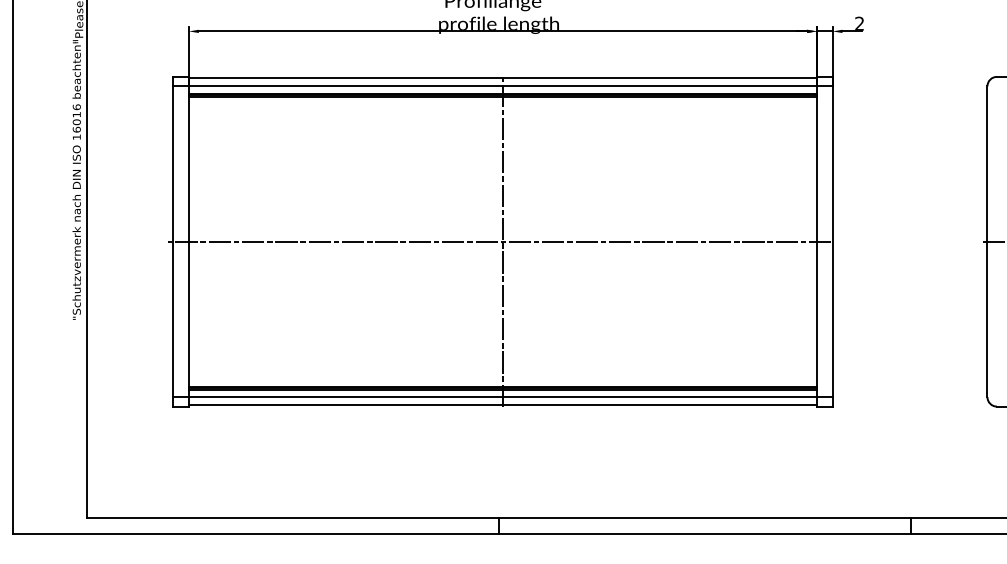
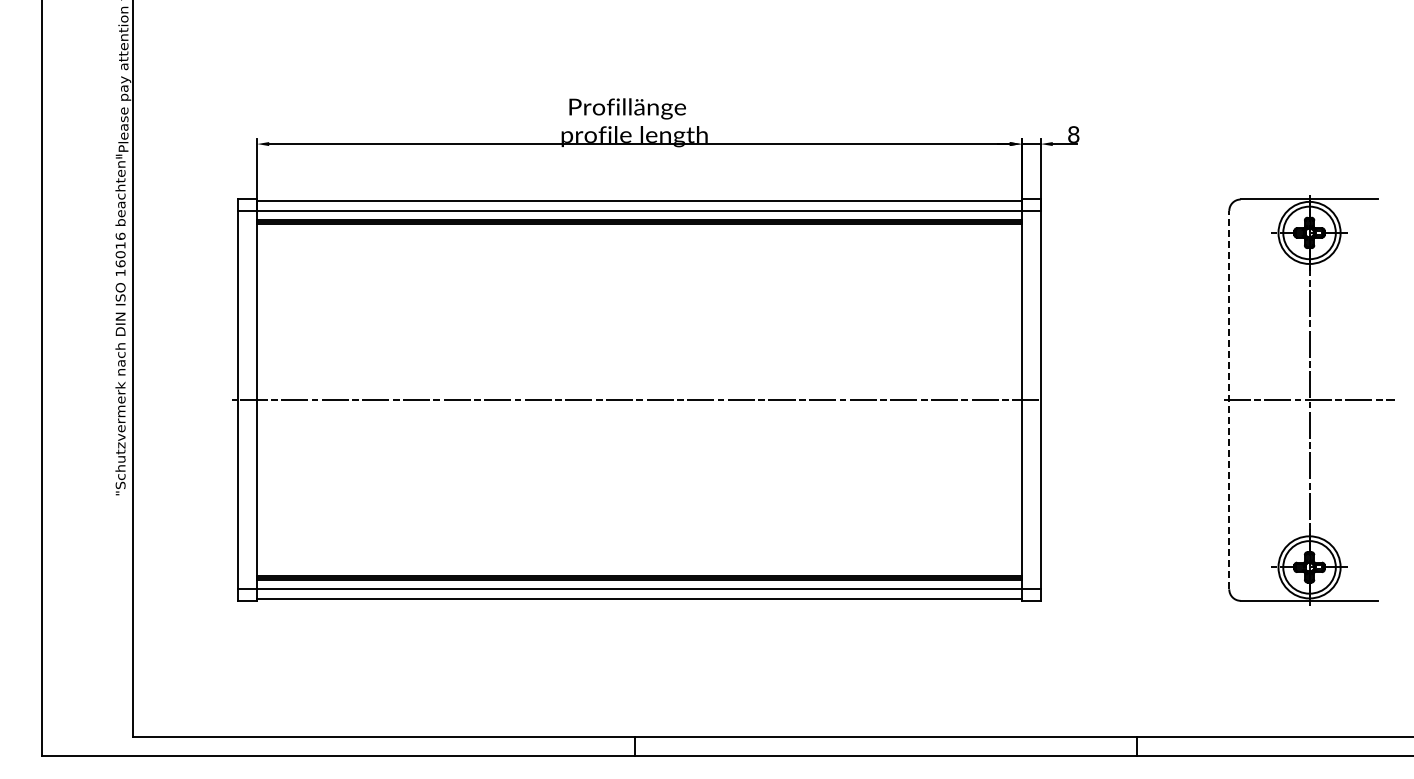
text: (859, 23) -> (1073, 134), 2 -> 8
line: (987, 241) -> (1229, 399), solid -> dashed
line: (503, 242) -> (639, 400), removed

